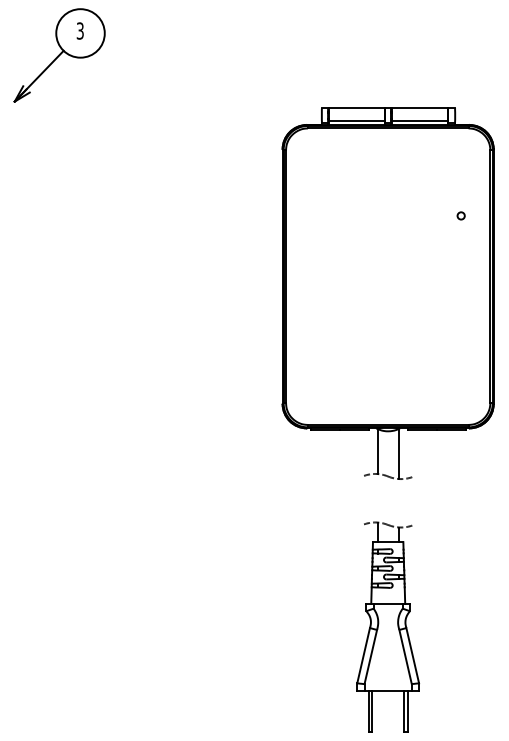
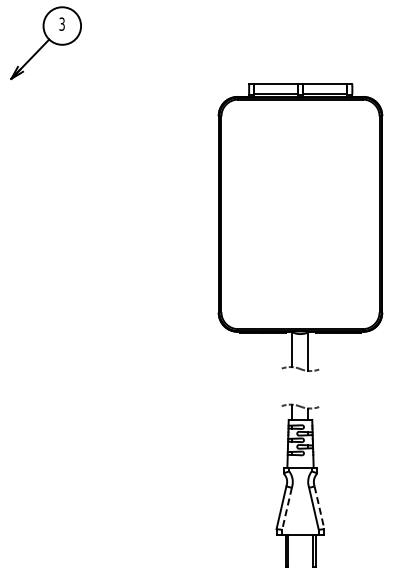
circle: (460, 214) -> (356, 166), removed
line: (412, 655) -> (319, 507), solid -> dashed
line: (371, 656) -> (287, 508), solid -> dashed

